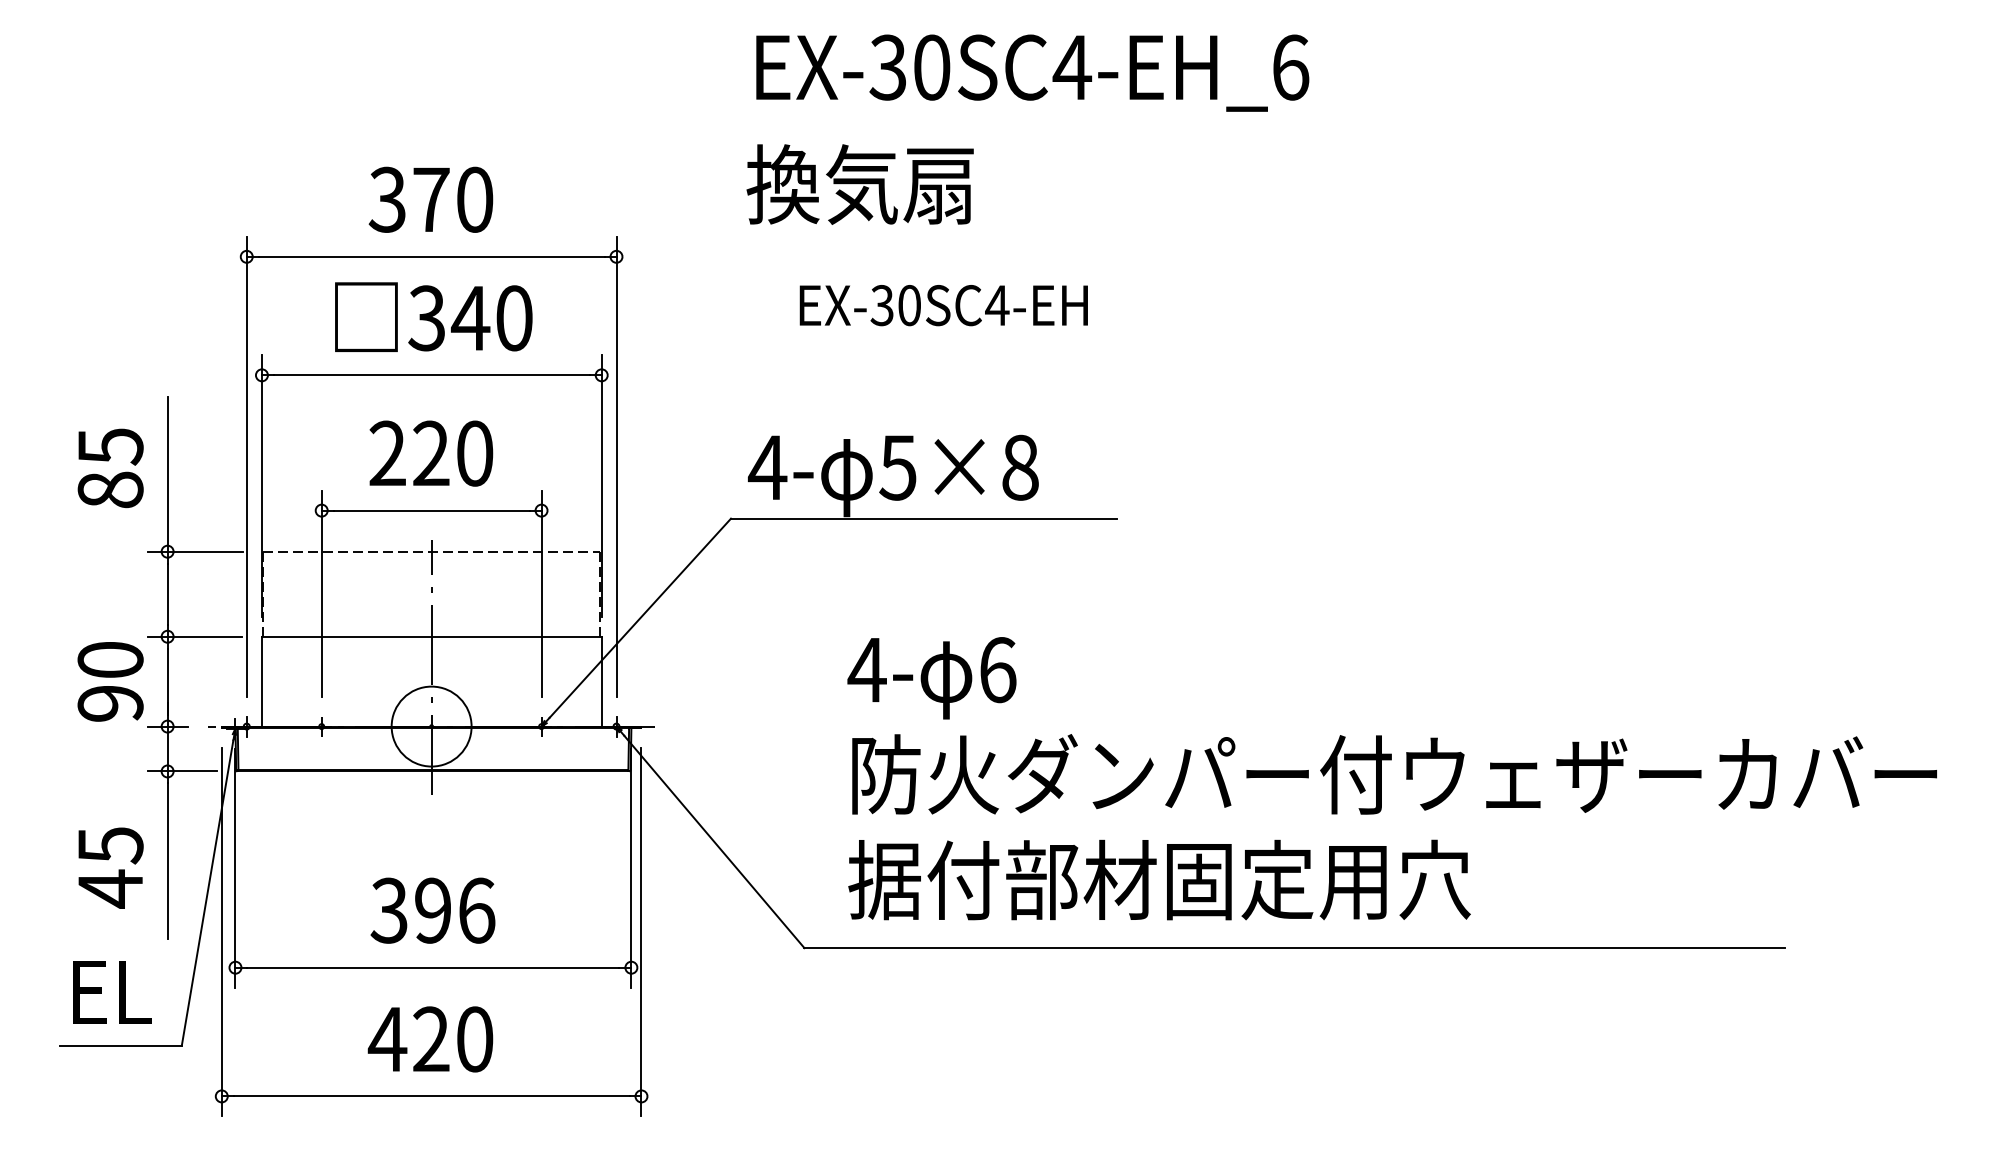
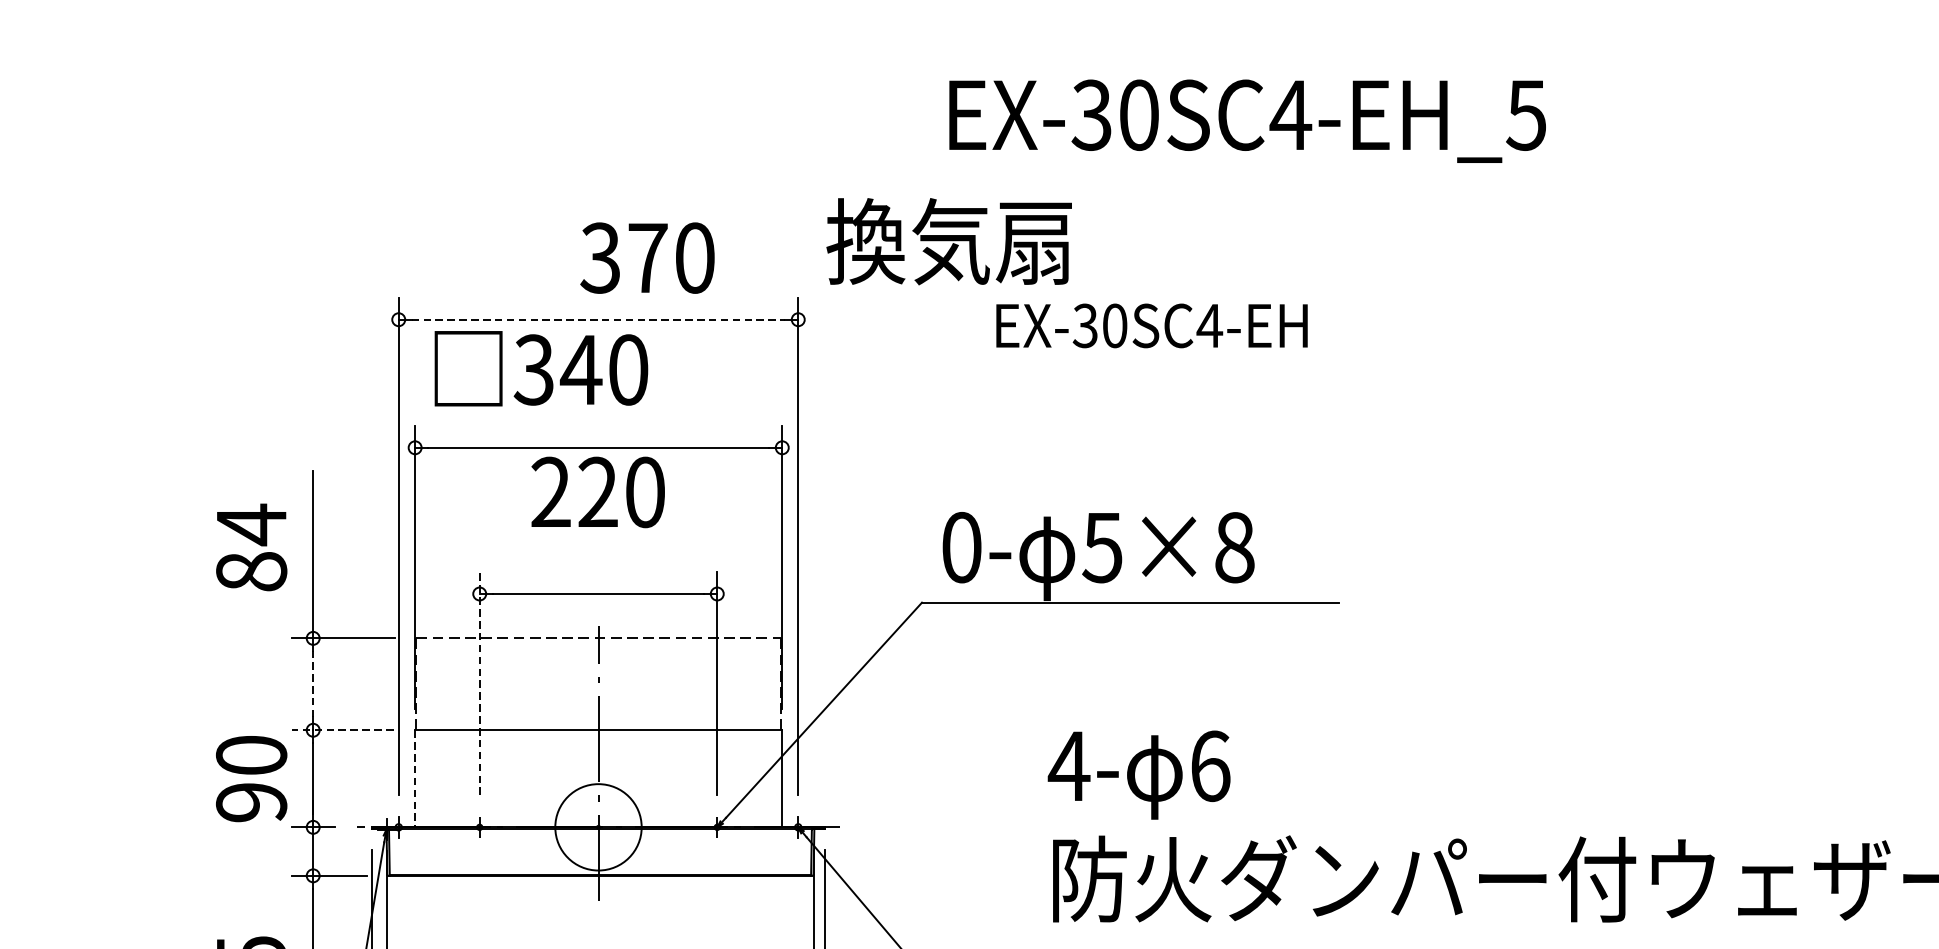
text: (1290, 67) -> (1526, 115), EX-30SC4-EH_6 -> EX-30SC4-EH_5
text: (859, 184) -> (948, 241), moved
text: (430, 199) -> (646, 257), moved
line: (431, 256) -> (598, 319), solid -> dashed
text: (943, 305) -> (1151, 325), moved
text: (433, 316) -> (541, 367), moved
text: (110, 446) -> (251, 524), 85 -> 84
text: (431, 453) -> (598, 492), moved
text: (767, 467) -> (961, 547), 4- -> 0-
line: (321, 593) -> (479, 683), solid -> dashed
line: (167, 594) -> (313, 684), solid -> dashed
line: (194, 636) -> (342, 729), solid -> dashed
line: (261, 681) -> (414, 778), solid -> dashed

